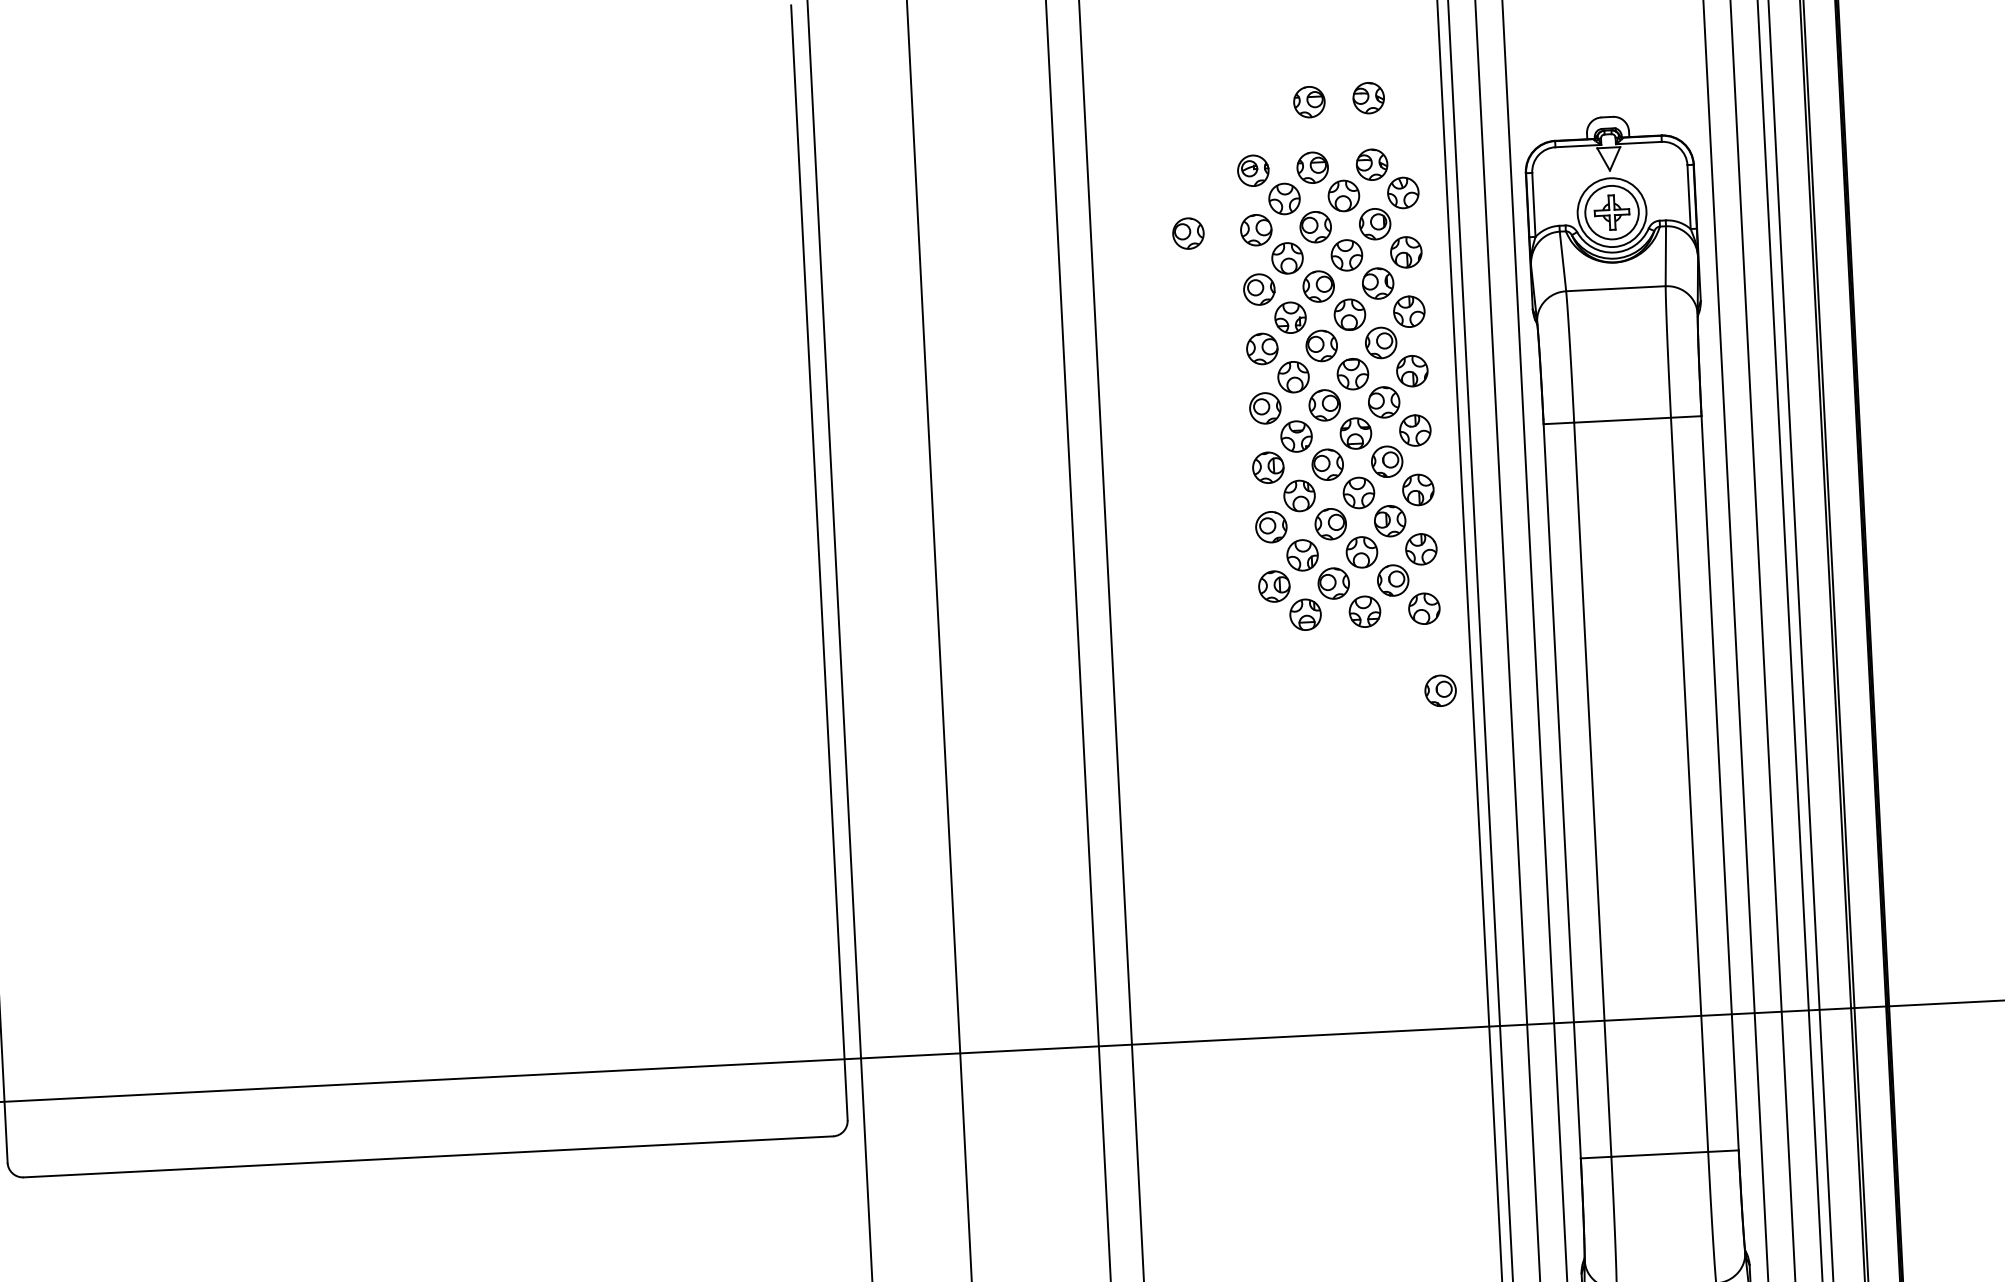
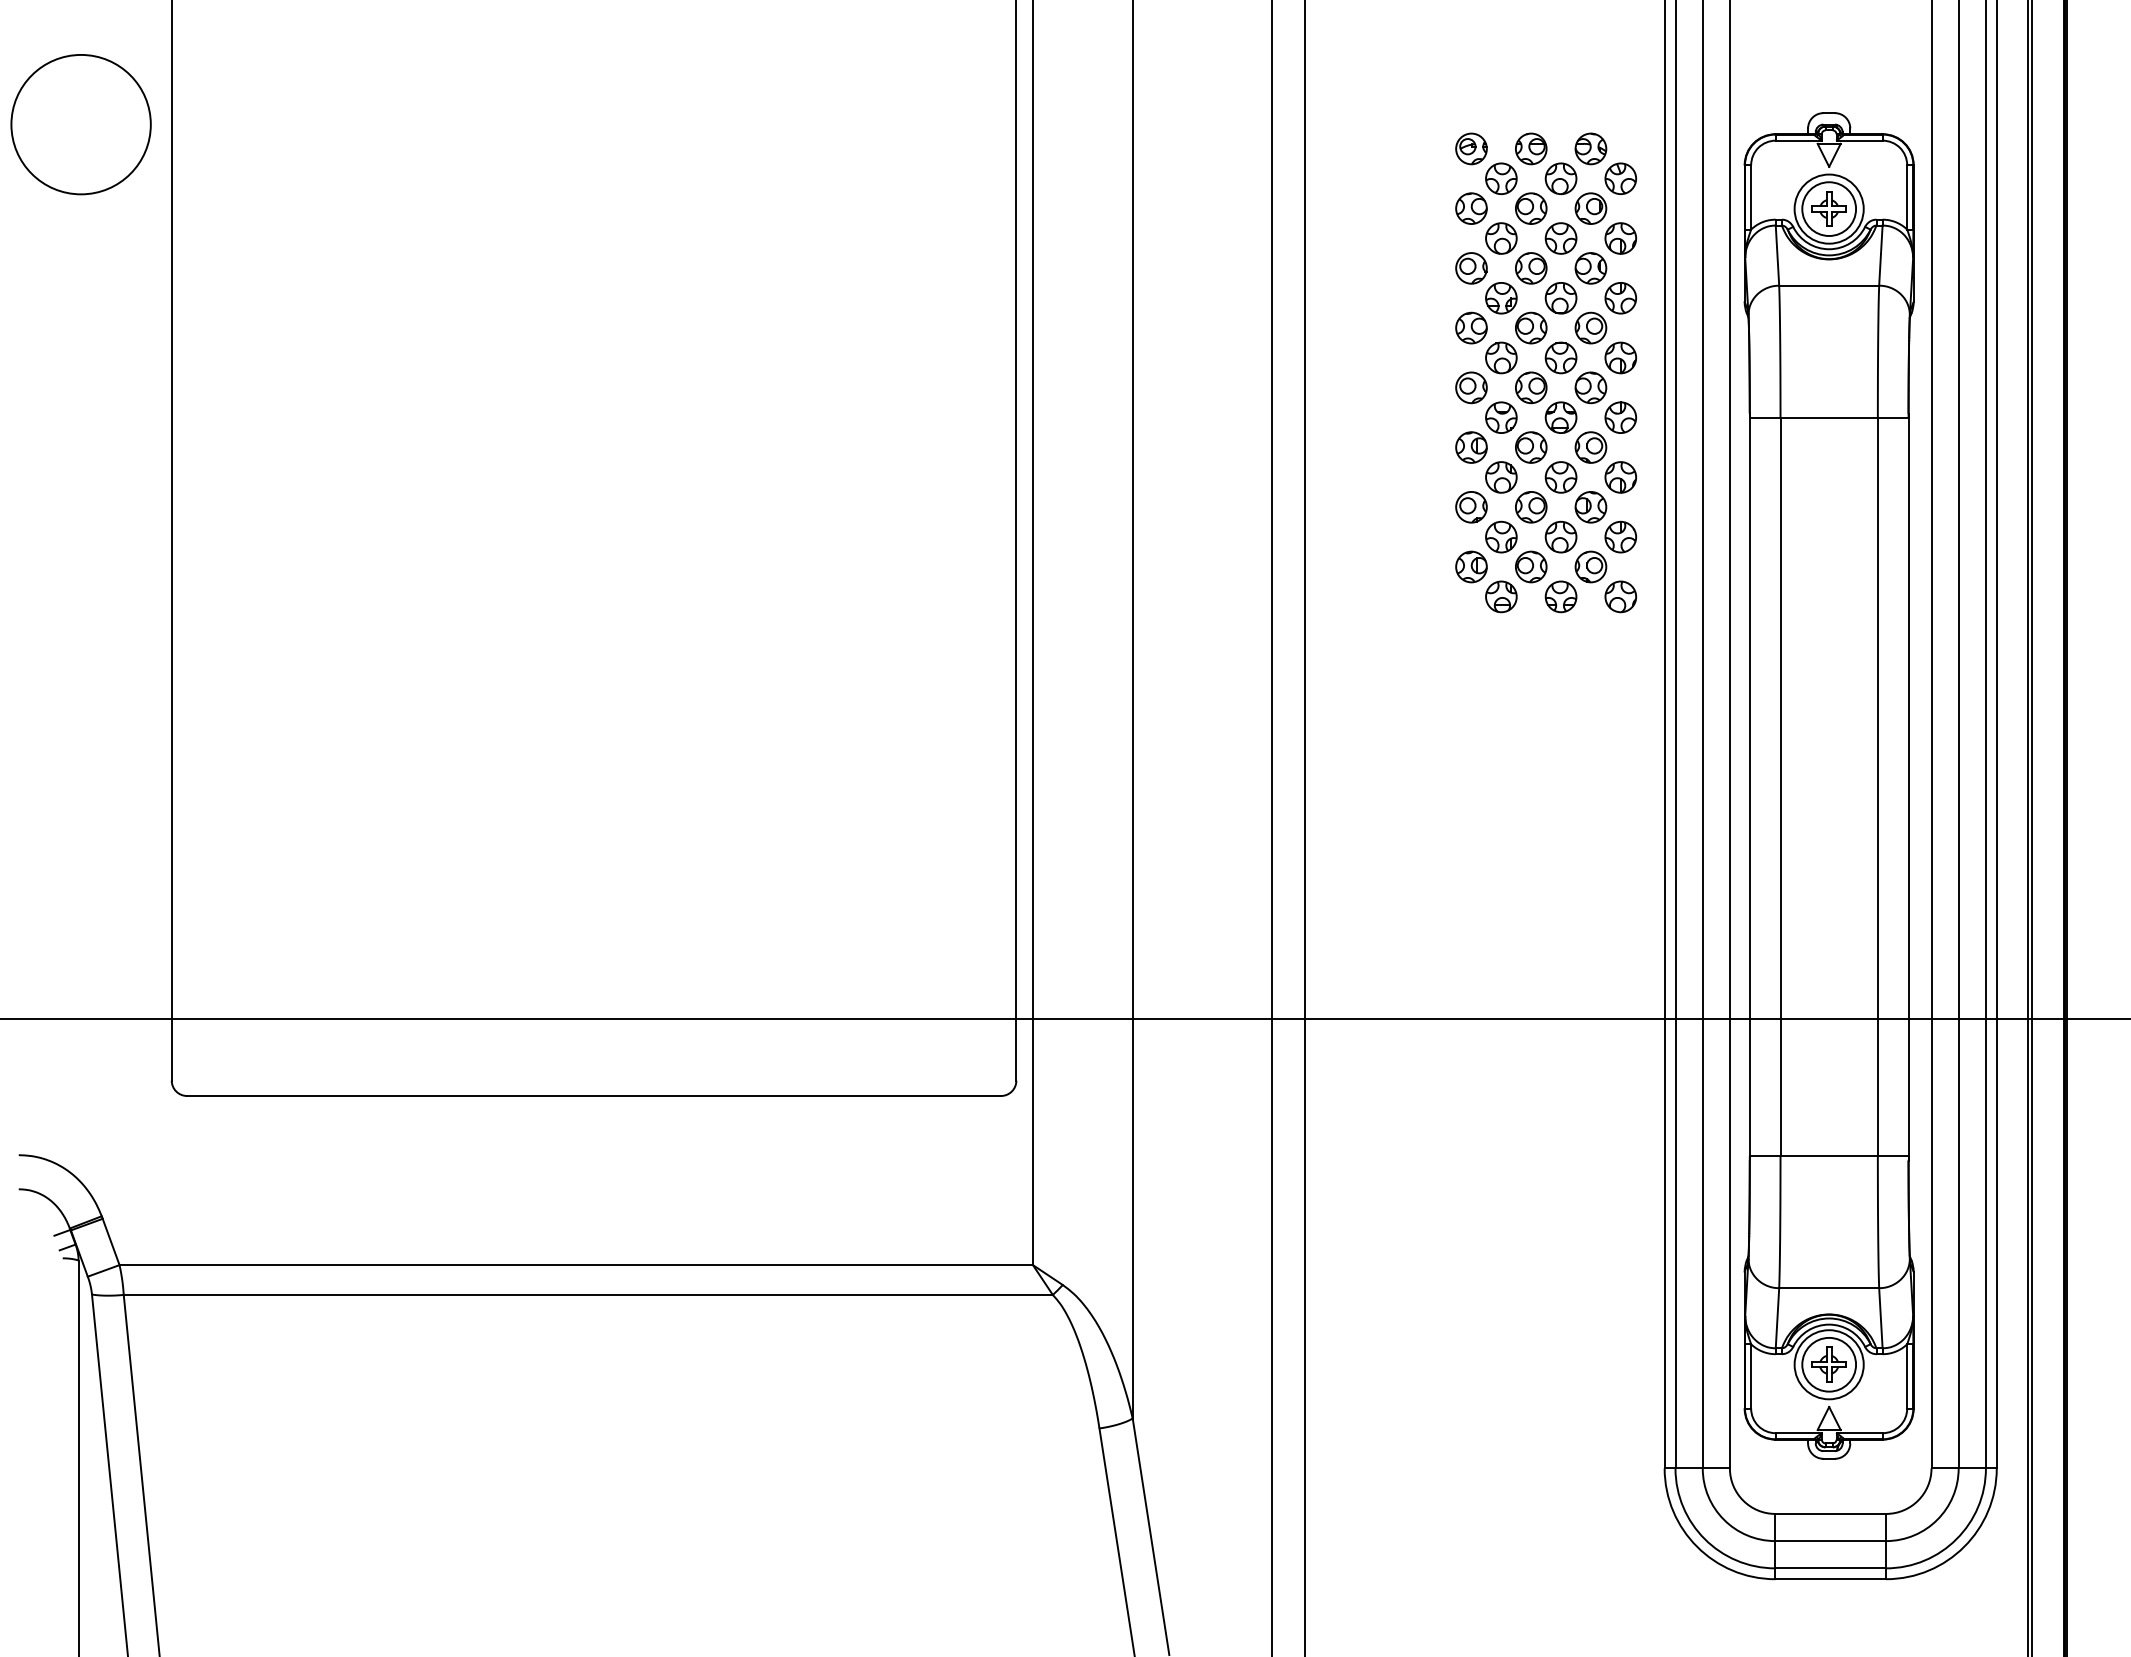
part: (1368, 97) -> (1590, 81), removed
part: (1309, 101) -> (1531, 82), removed
part: (1188, 233) -> (1403, 208), removed
part: (1440, 690) -> (1632, 679), removed

